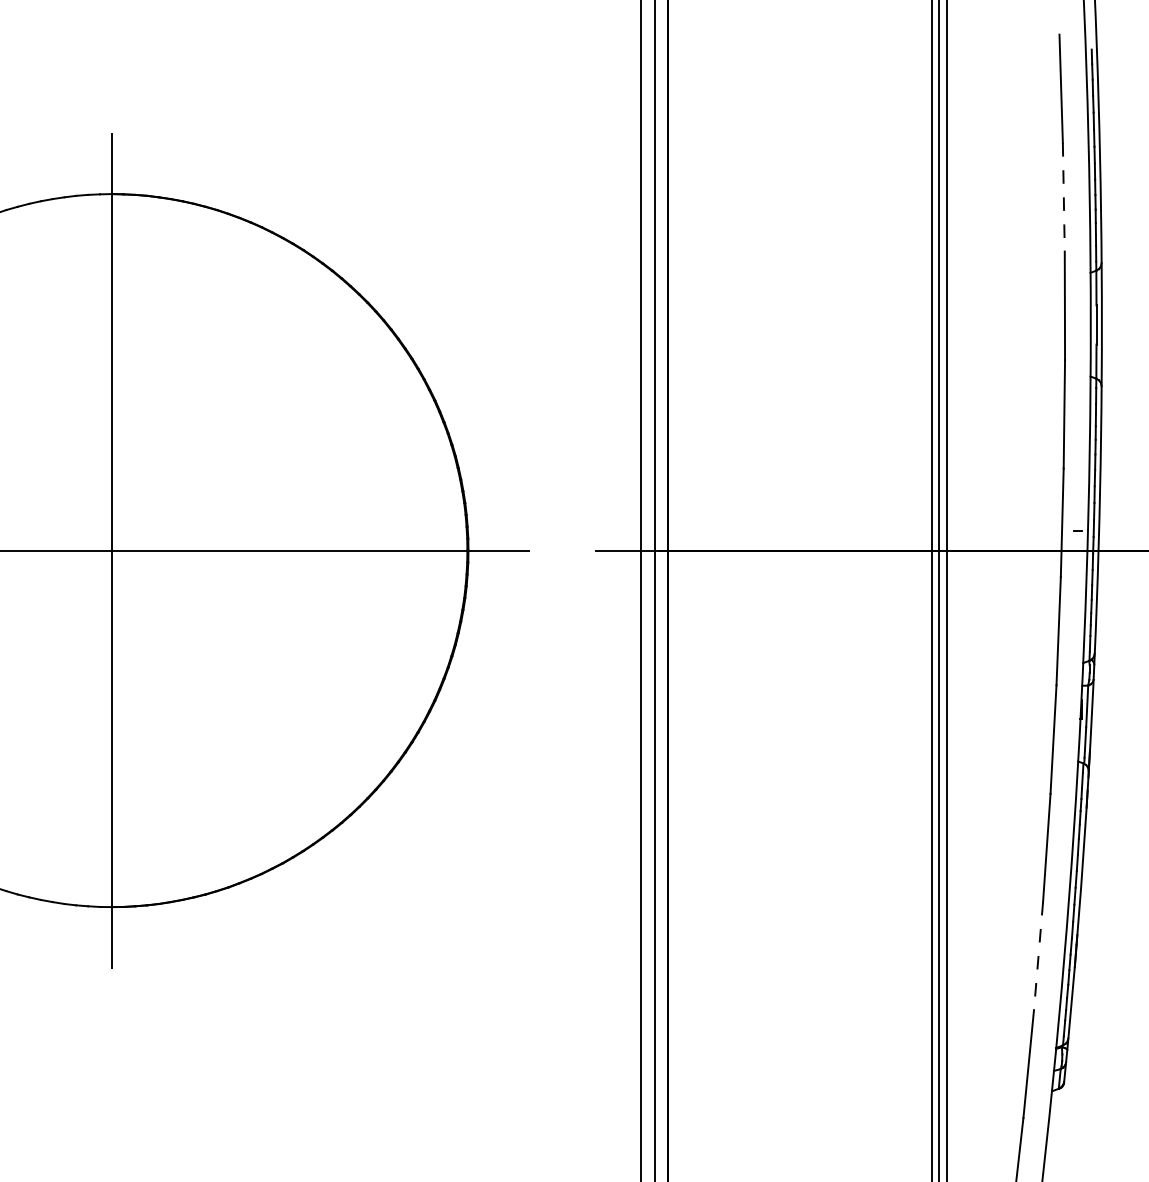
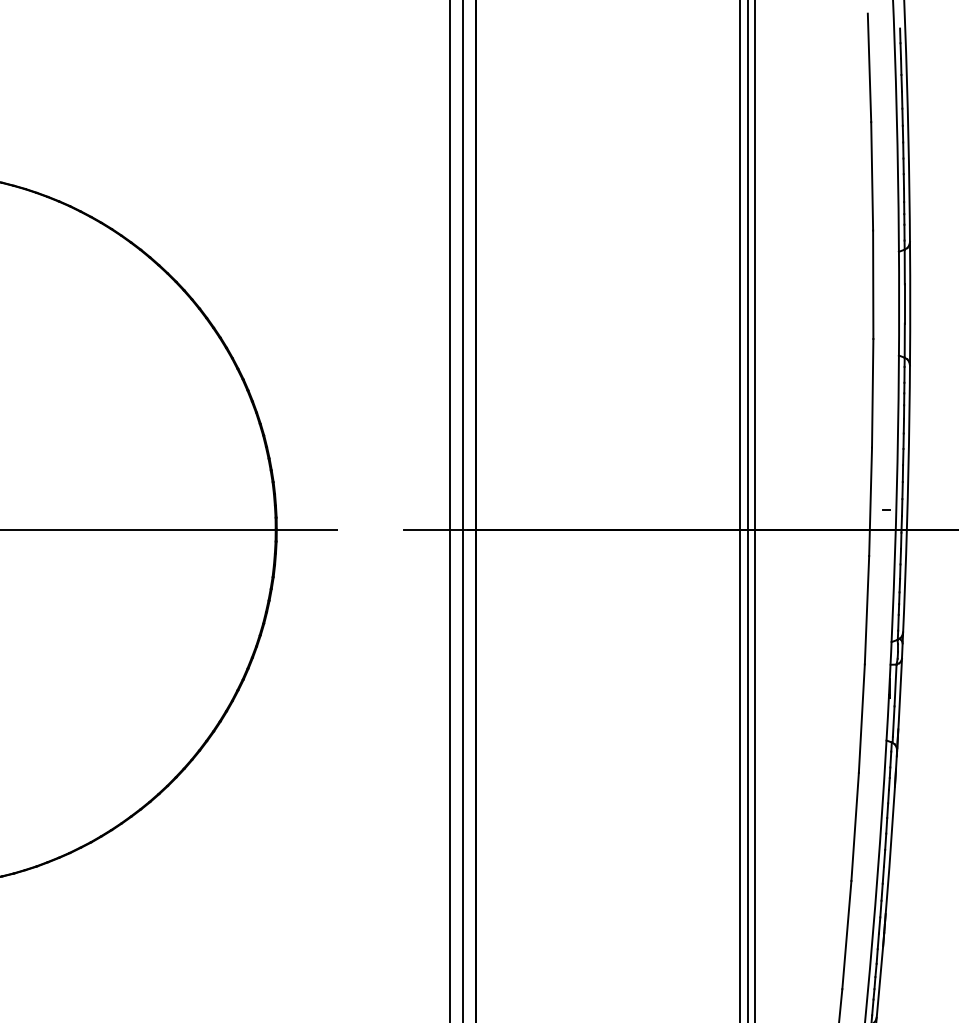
line: (1063, 197) -> (871, 176), dashed -> solid
line: (1038, 956) -> (846, 935), dashed -> solid

